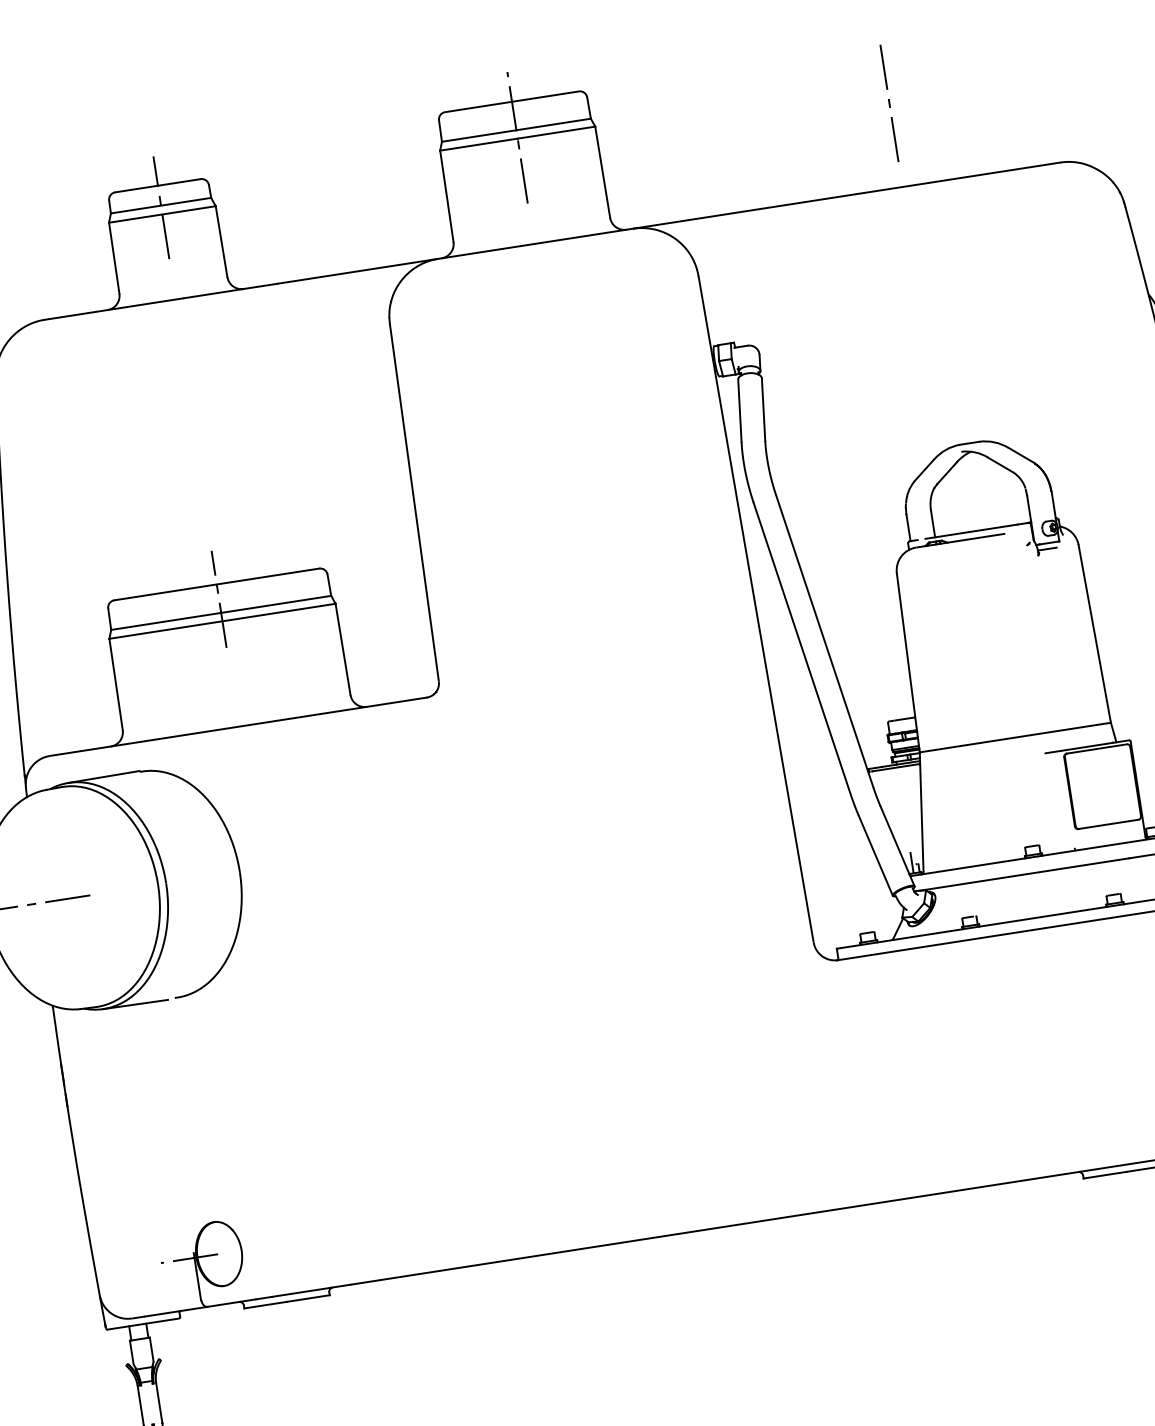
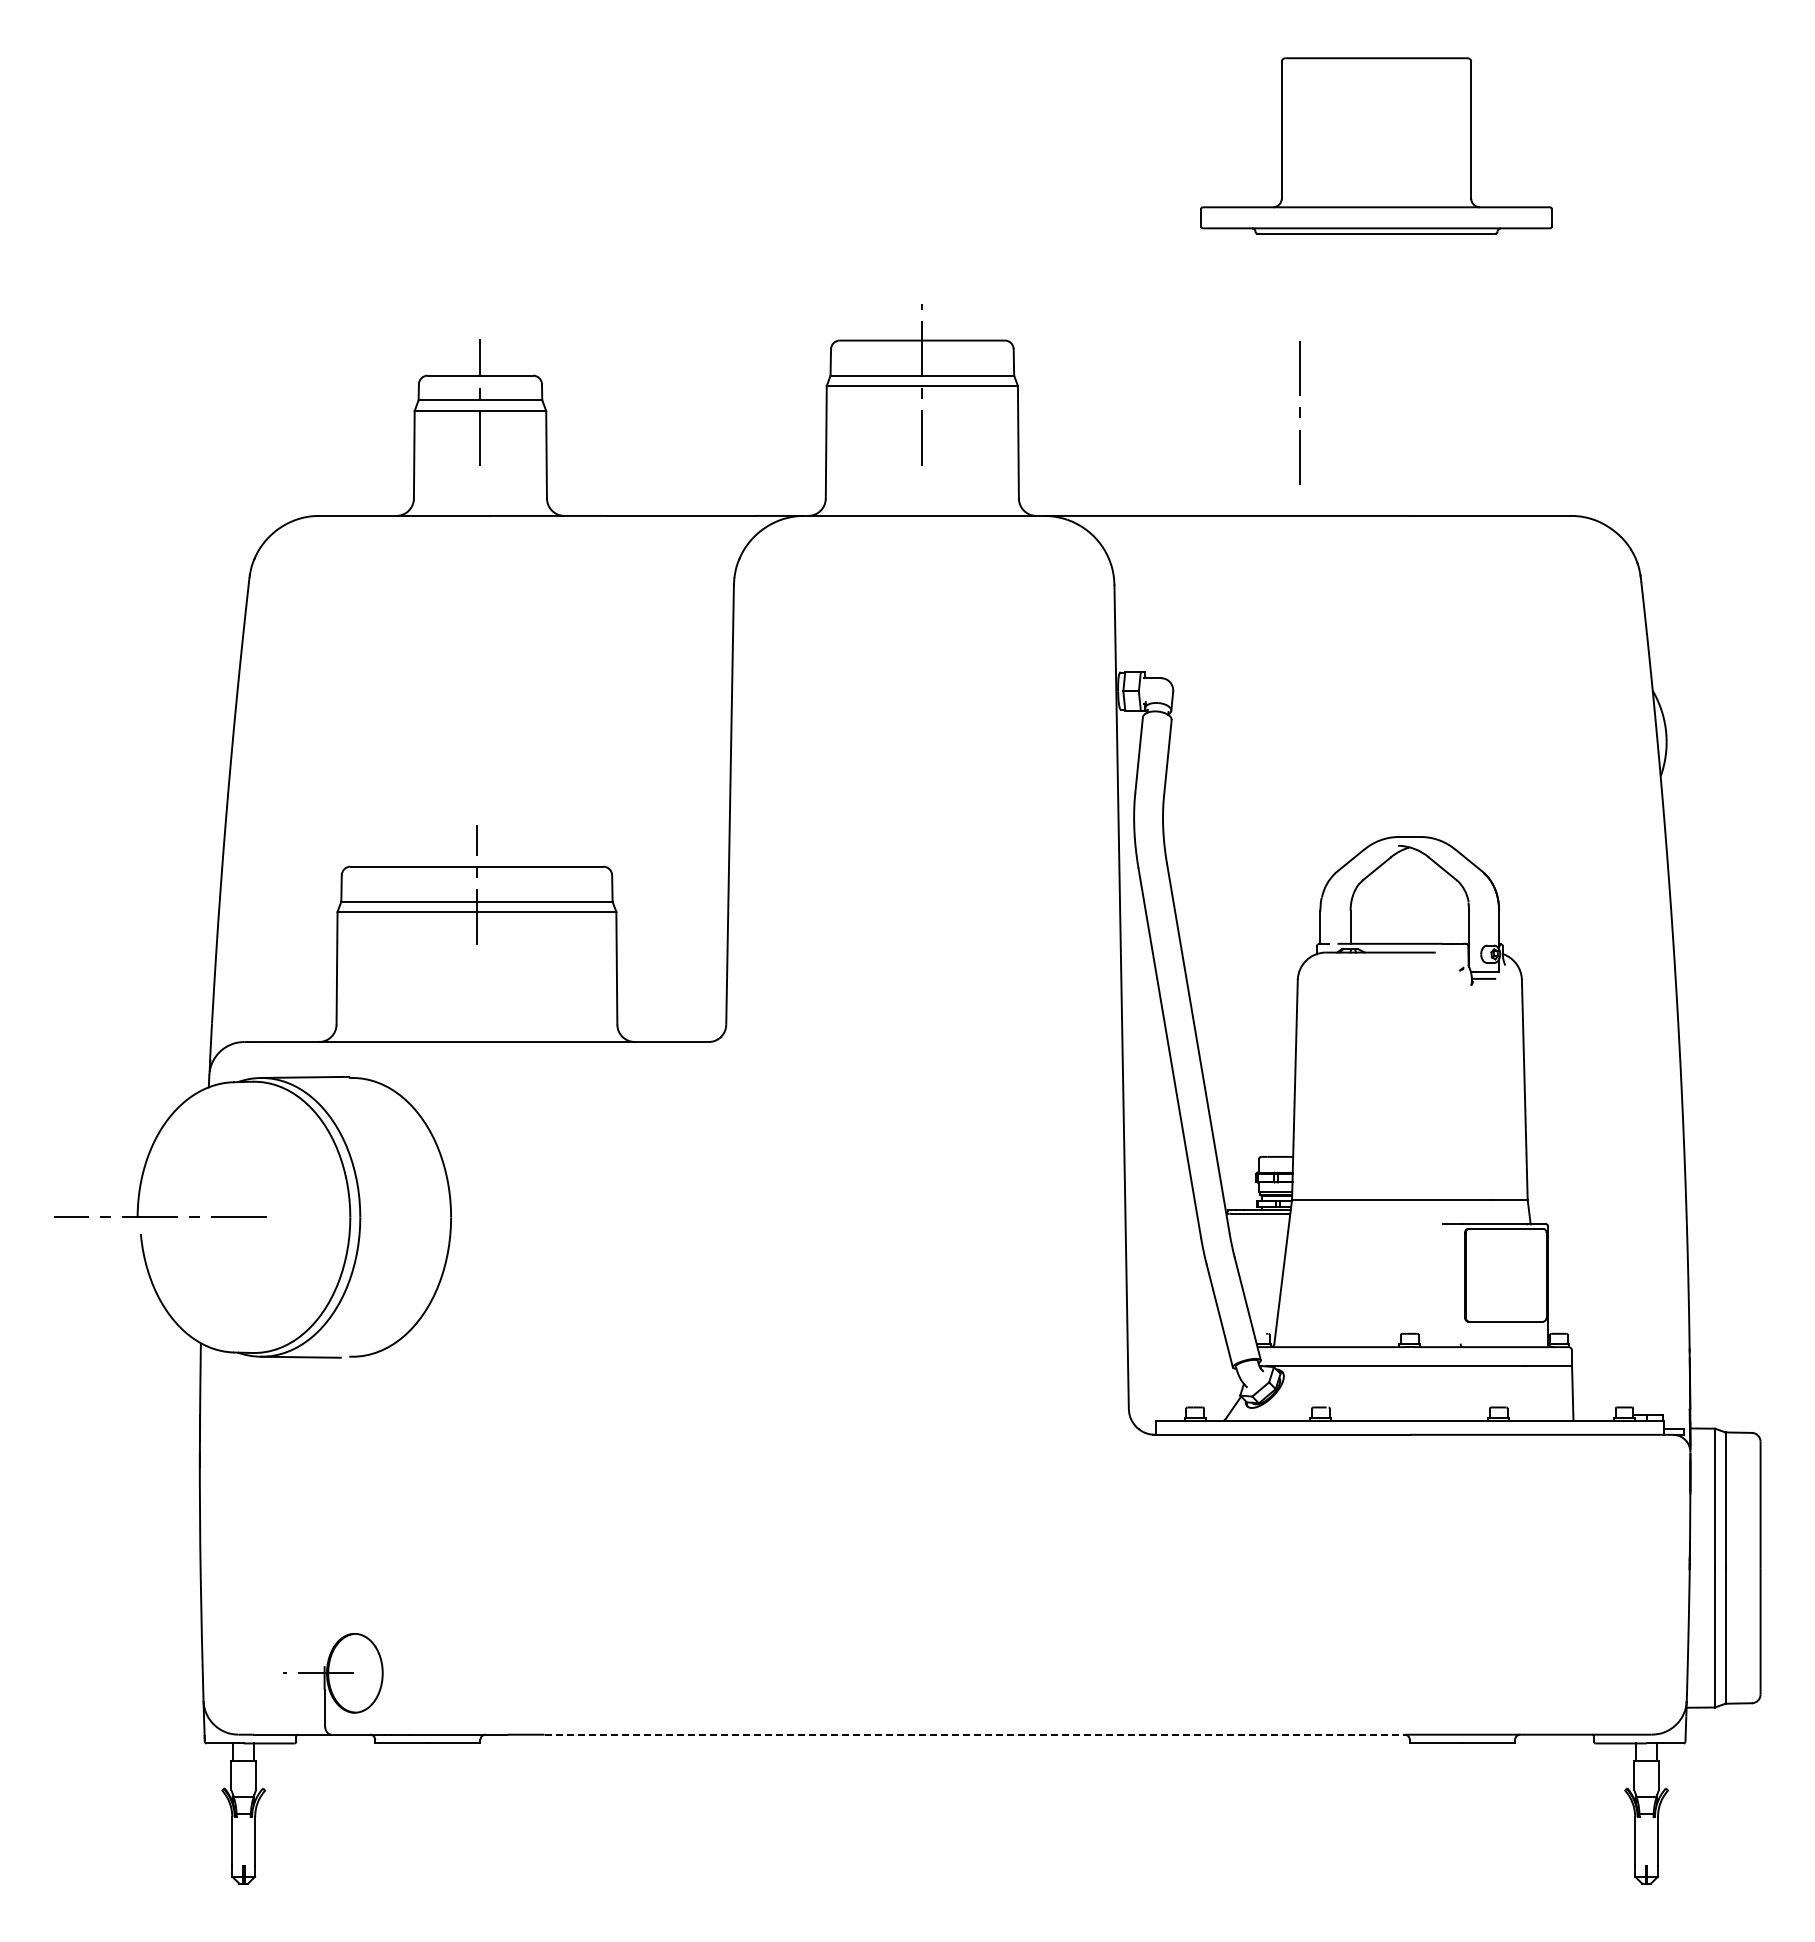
line: (889, 103) -> (1299, 412), moved
line: (912, 862) -> (1262, 1331), removed
line: (730, 1225) -> (975, 1734), solid -> dashed

